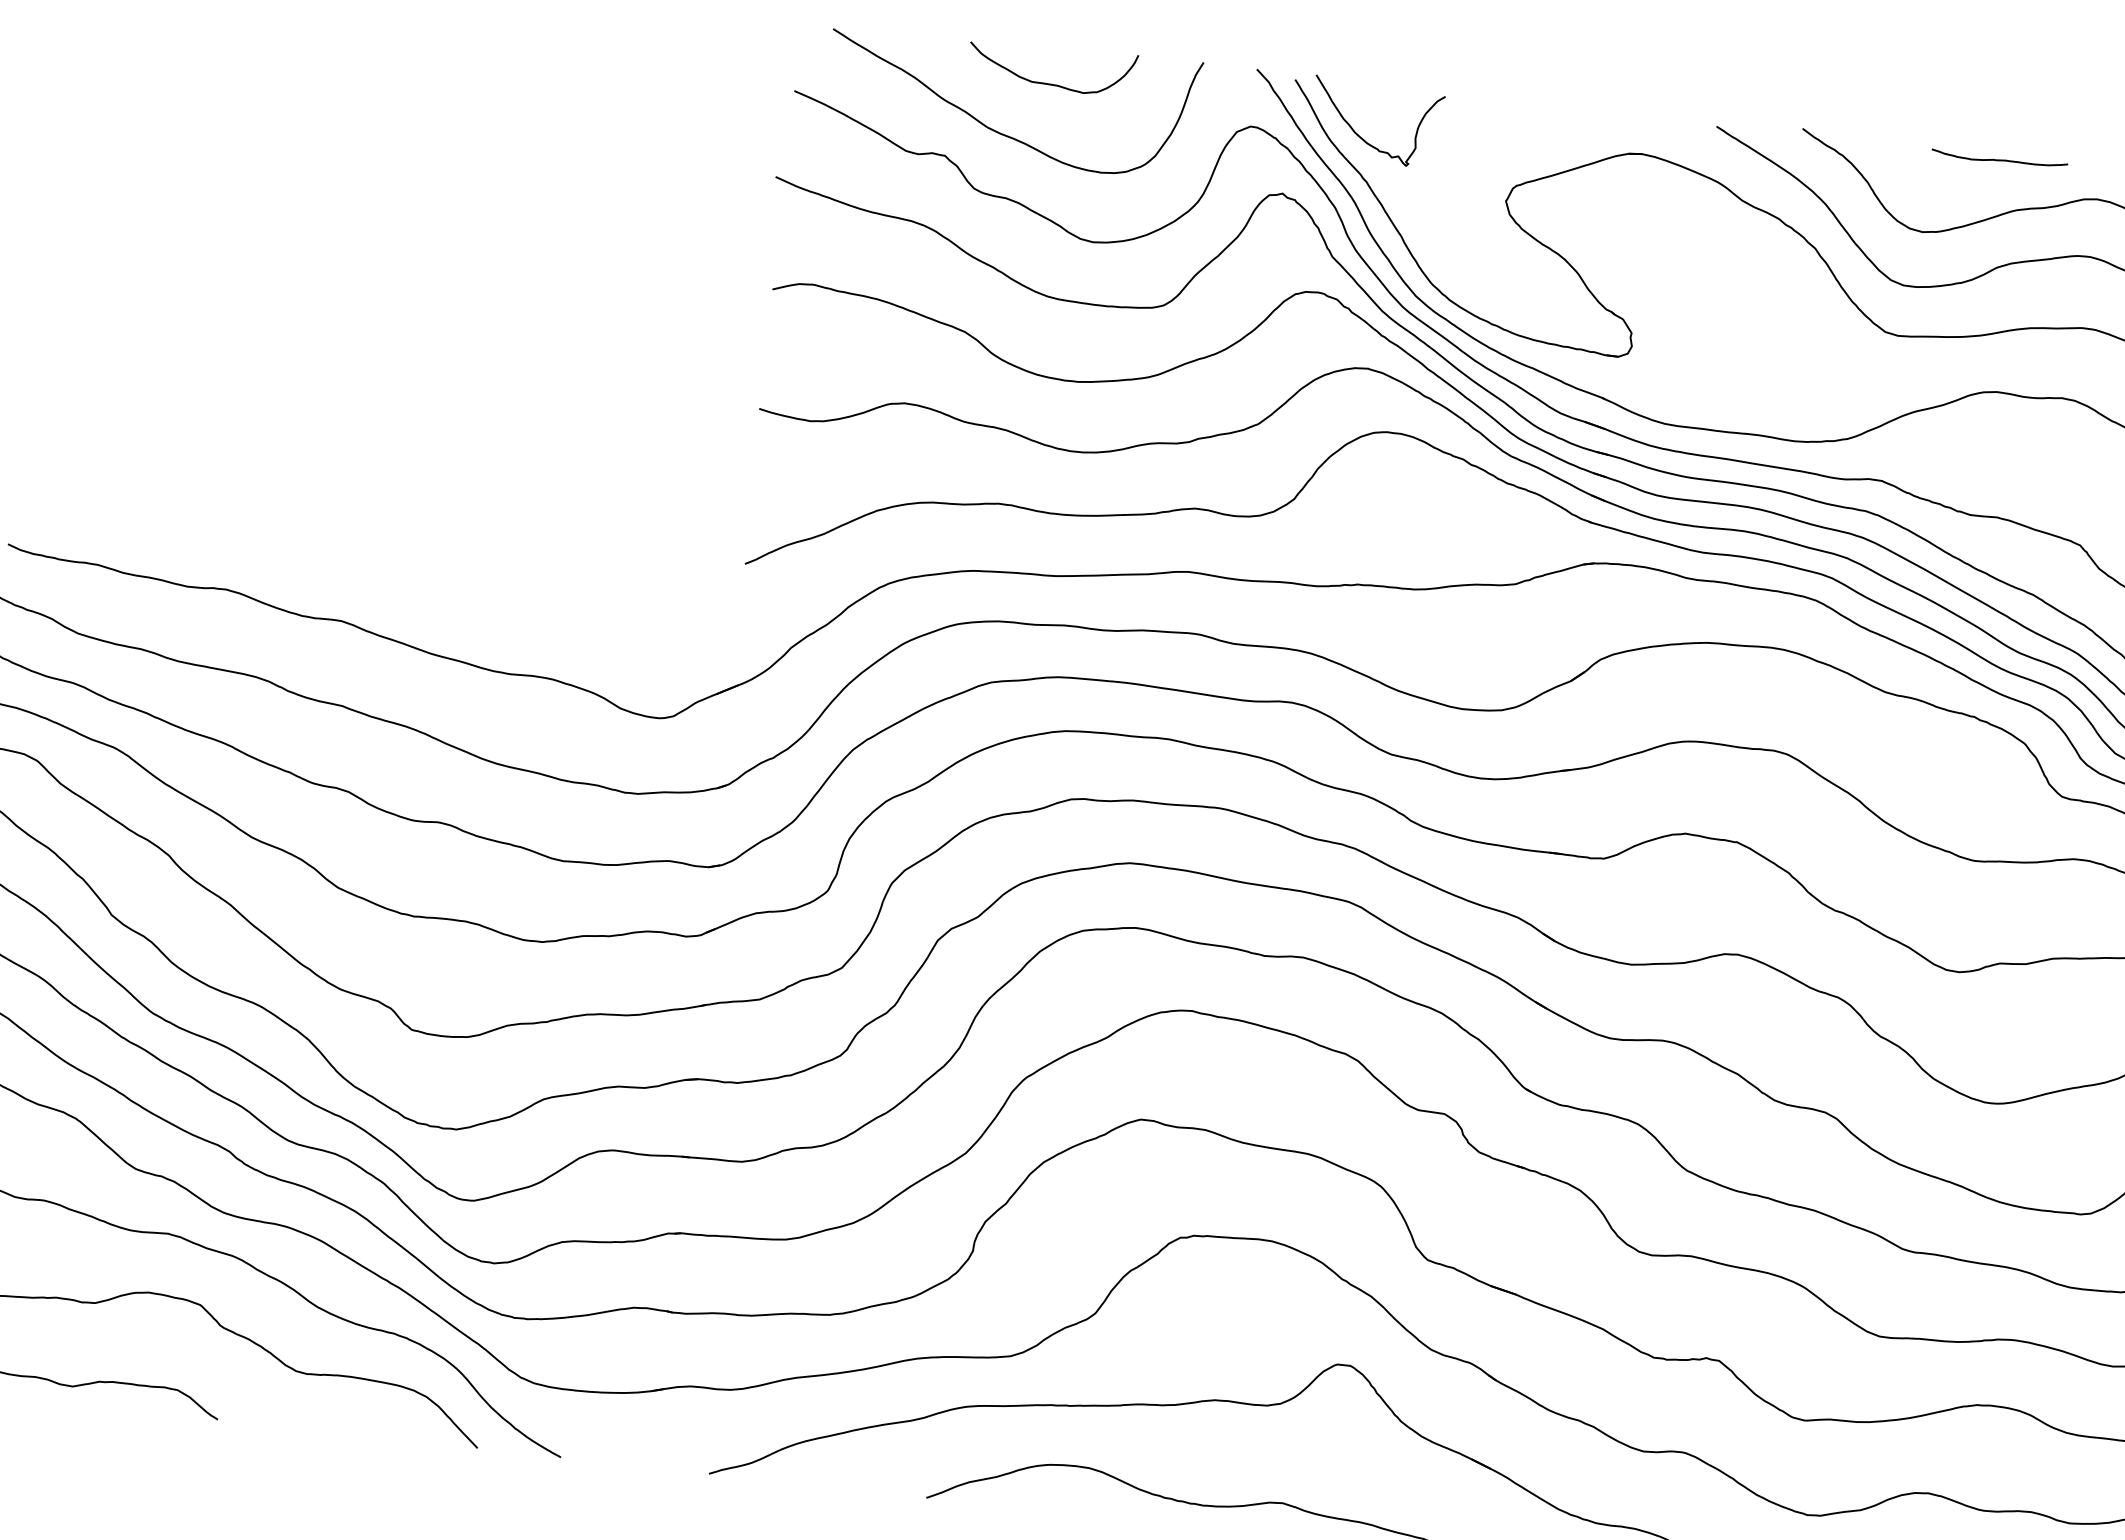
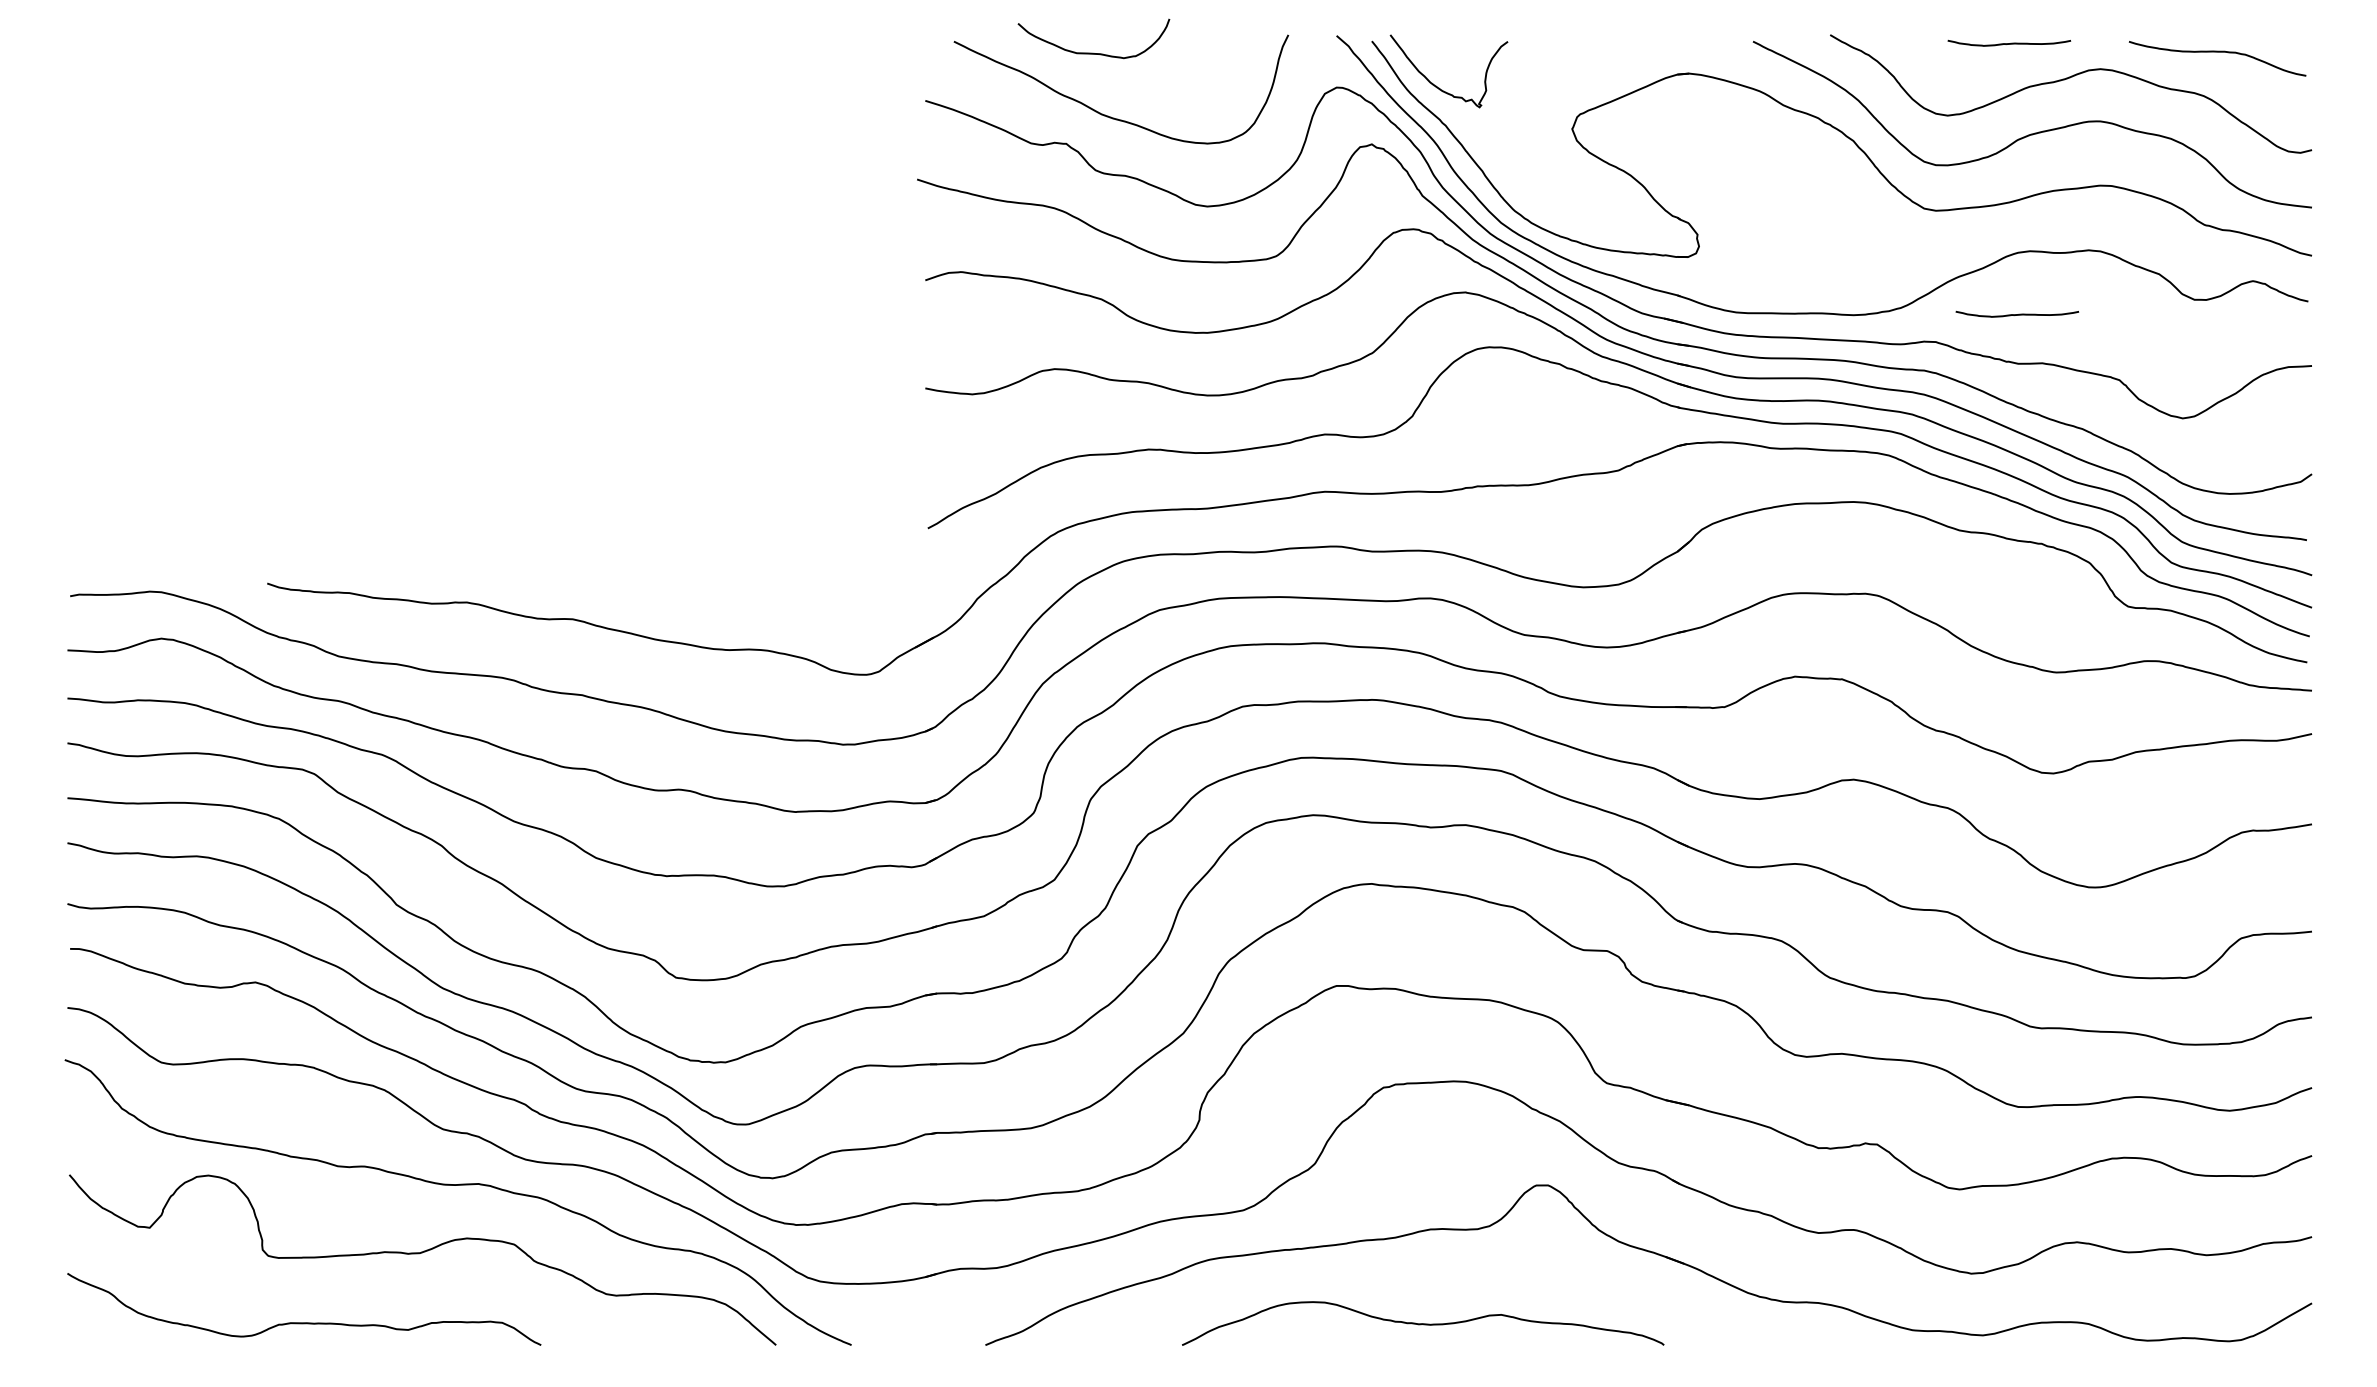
curve: (1050, 83) -> (1093, 52), moved
curve: (1975, 460) -> (2017, 314), added

